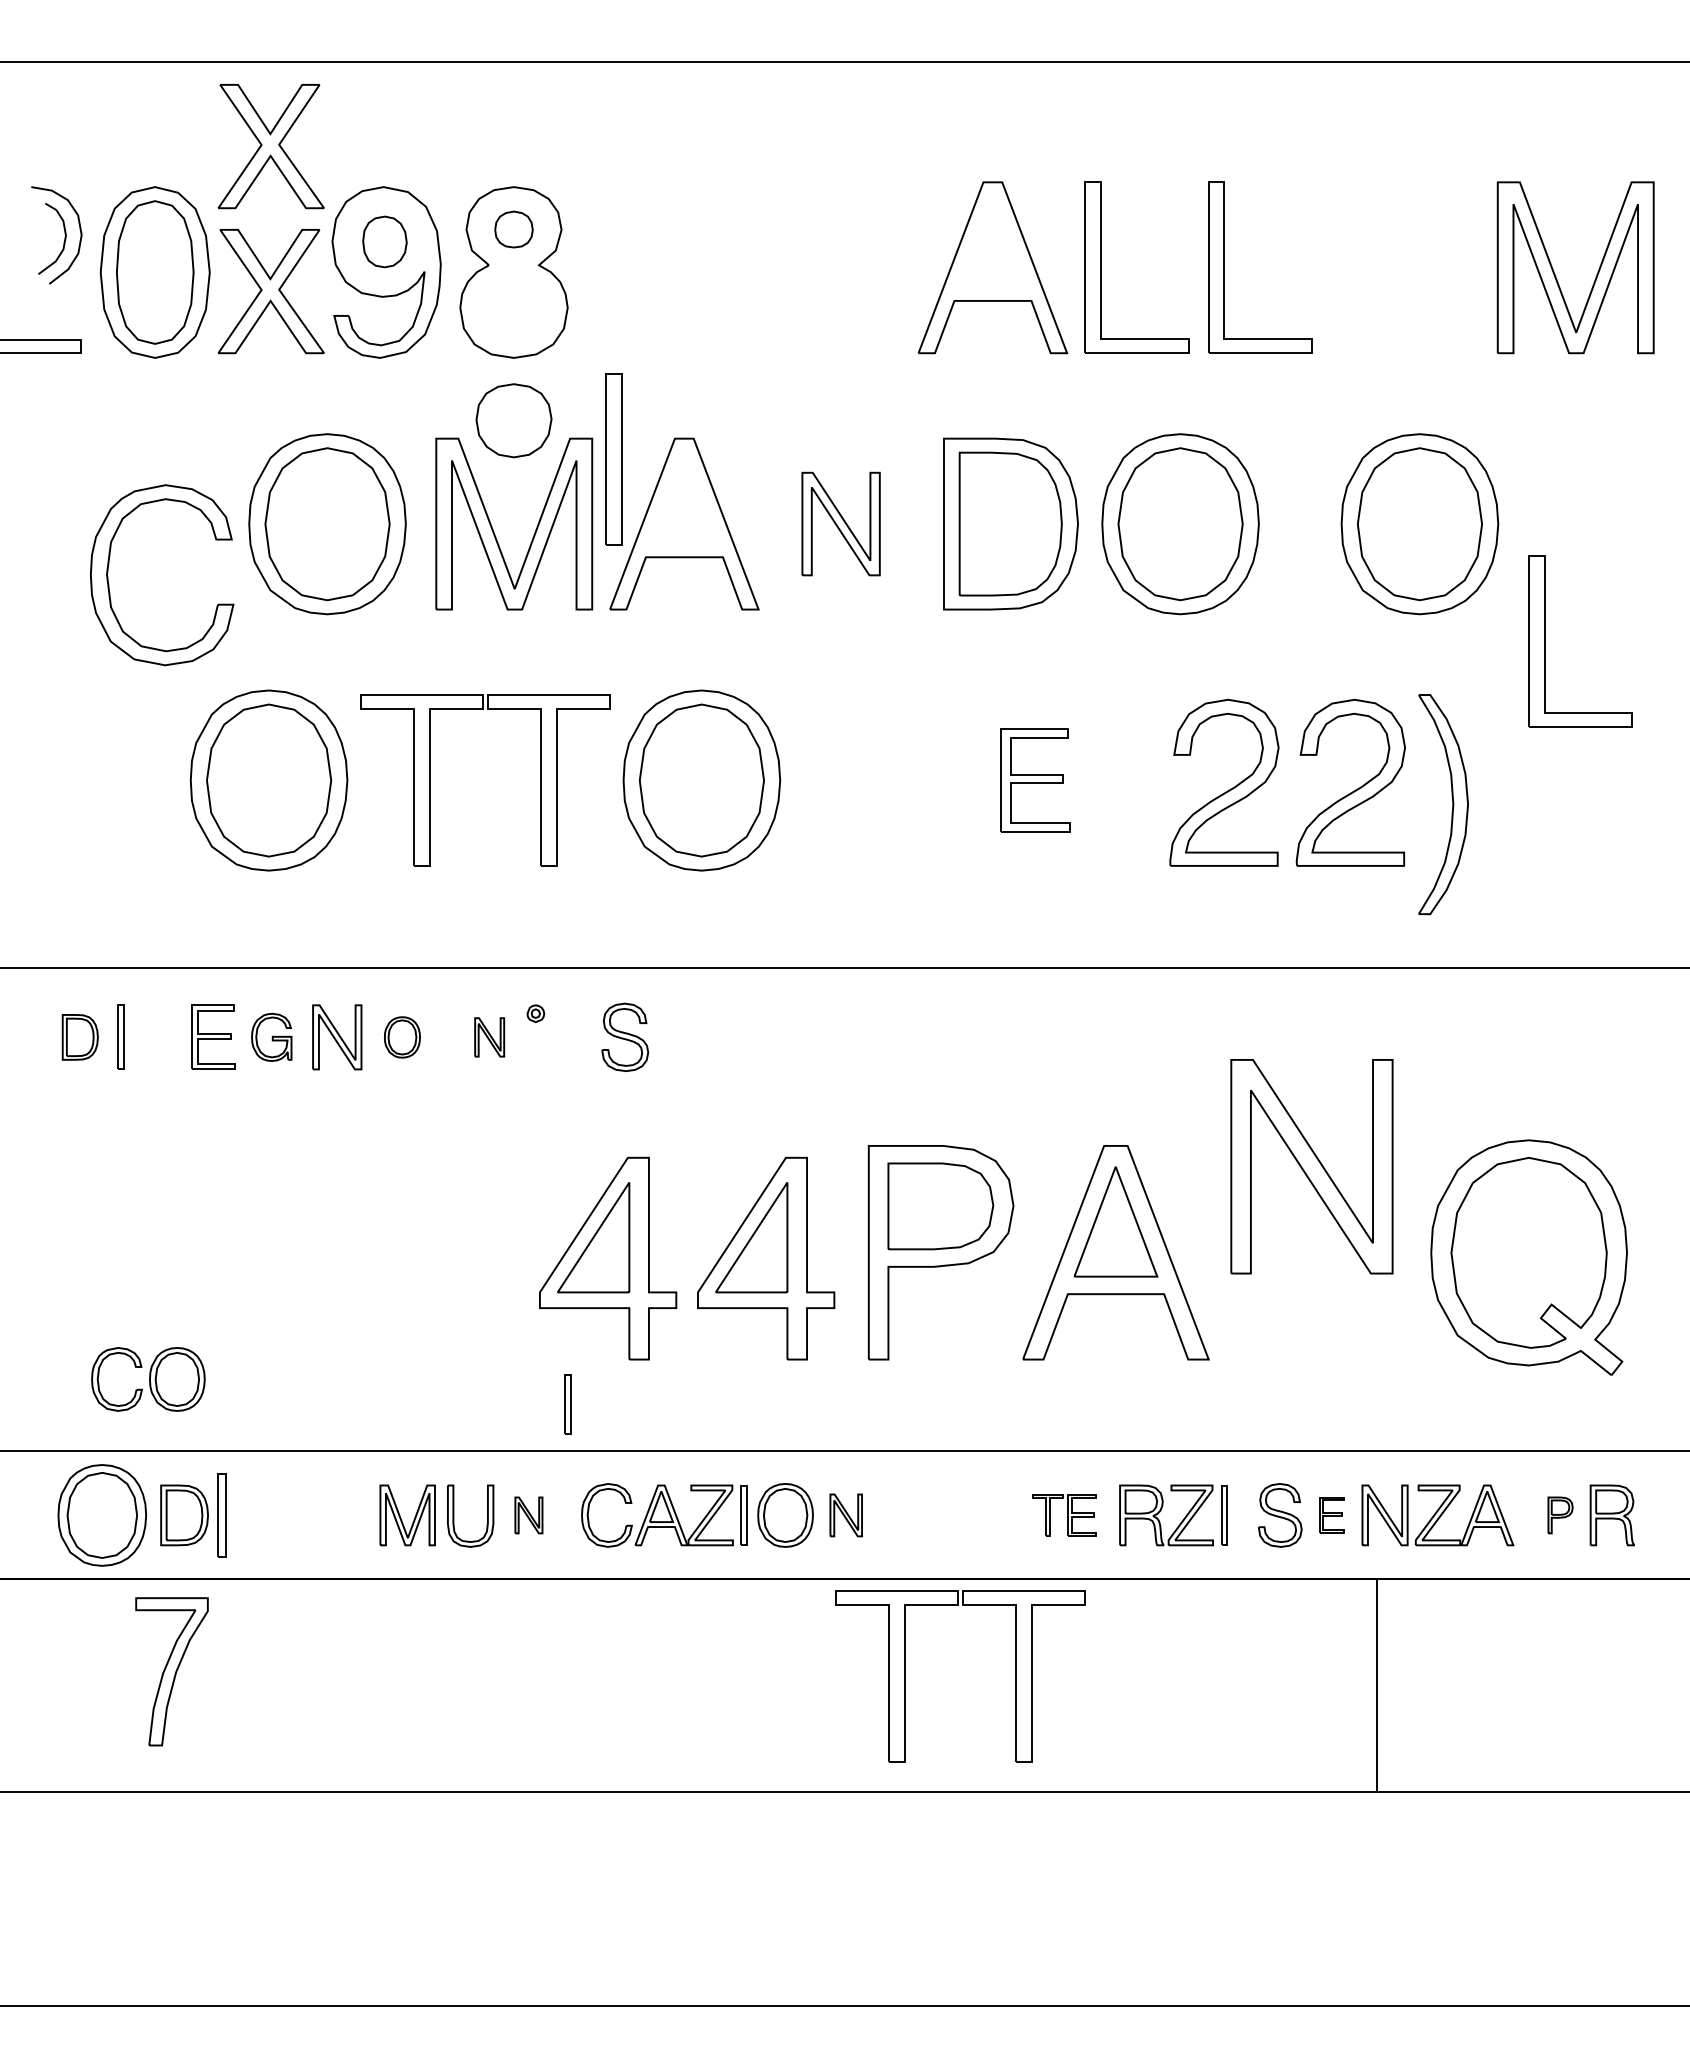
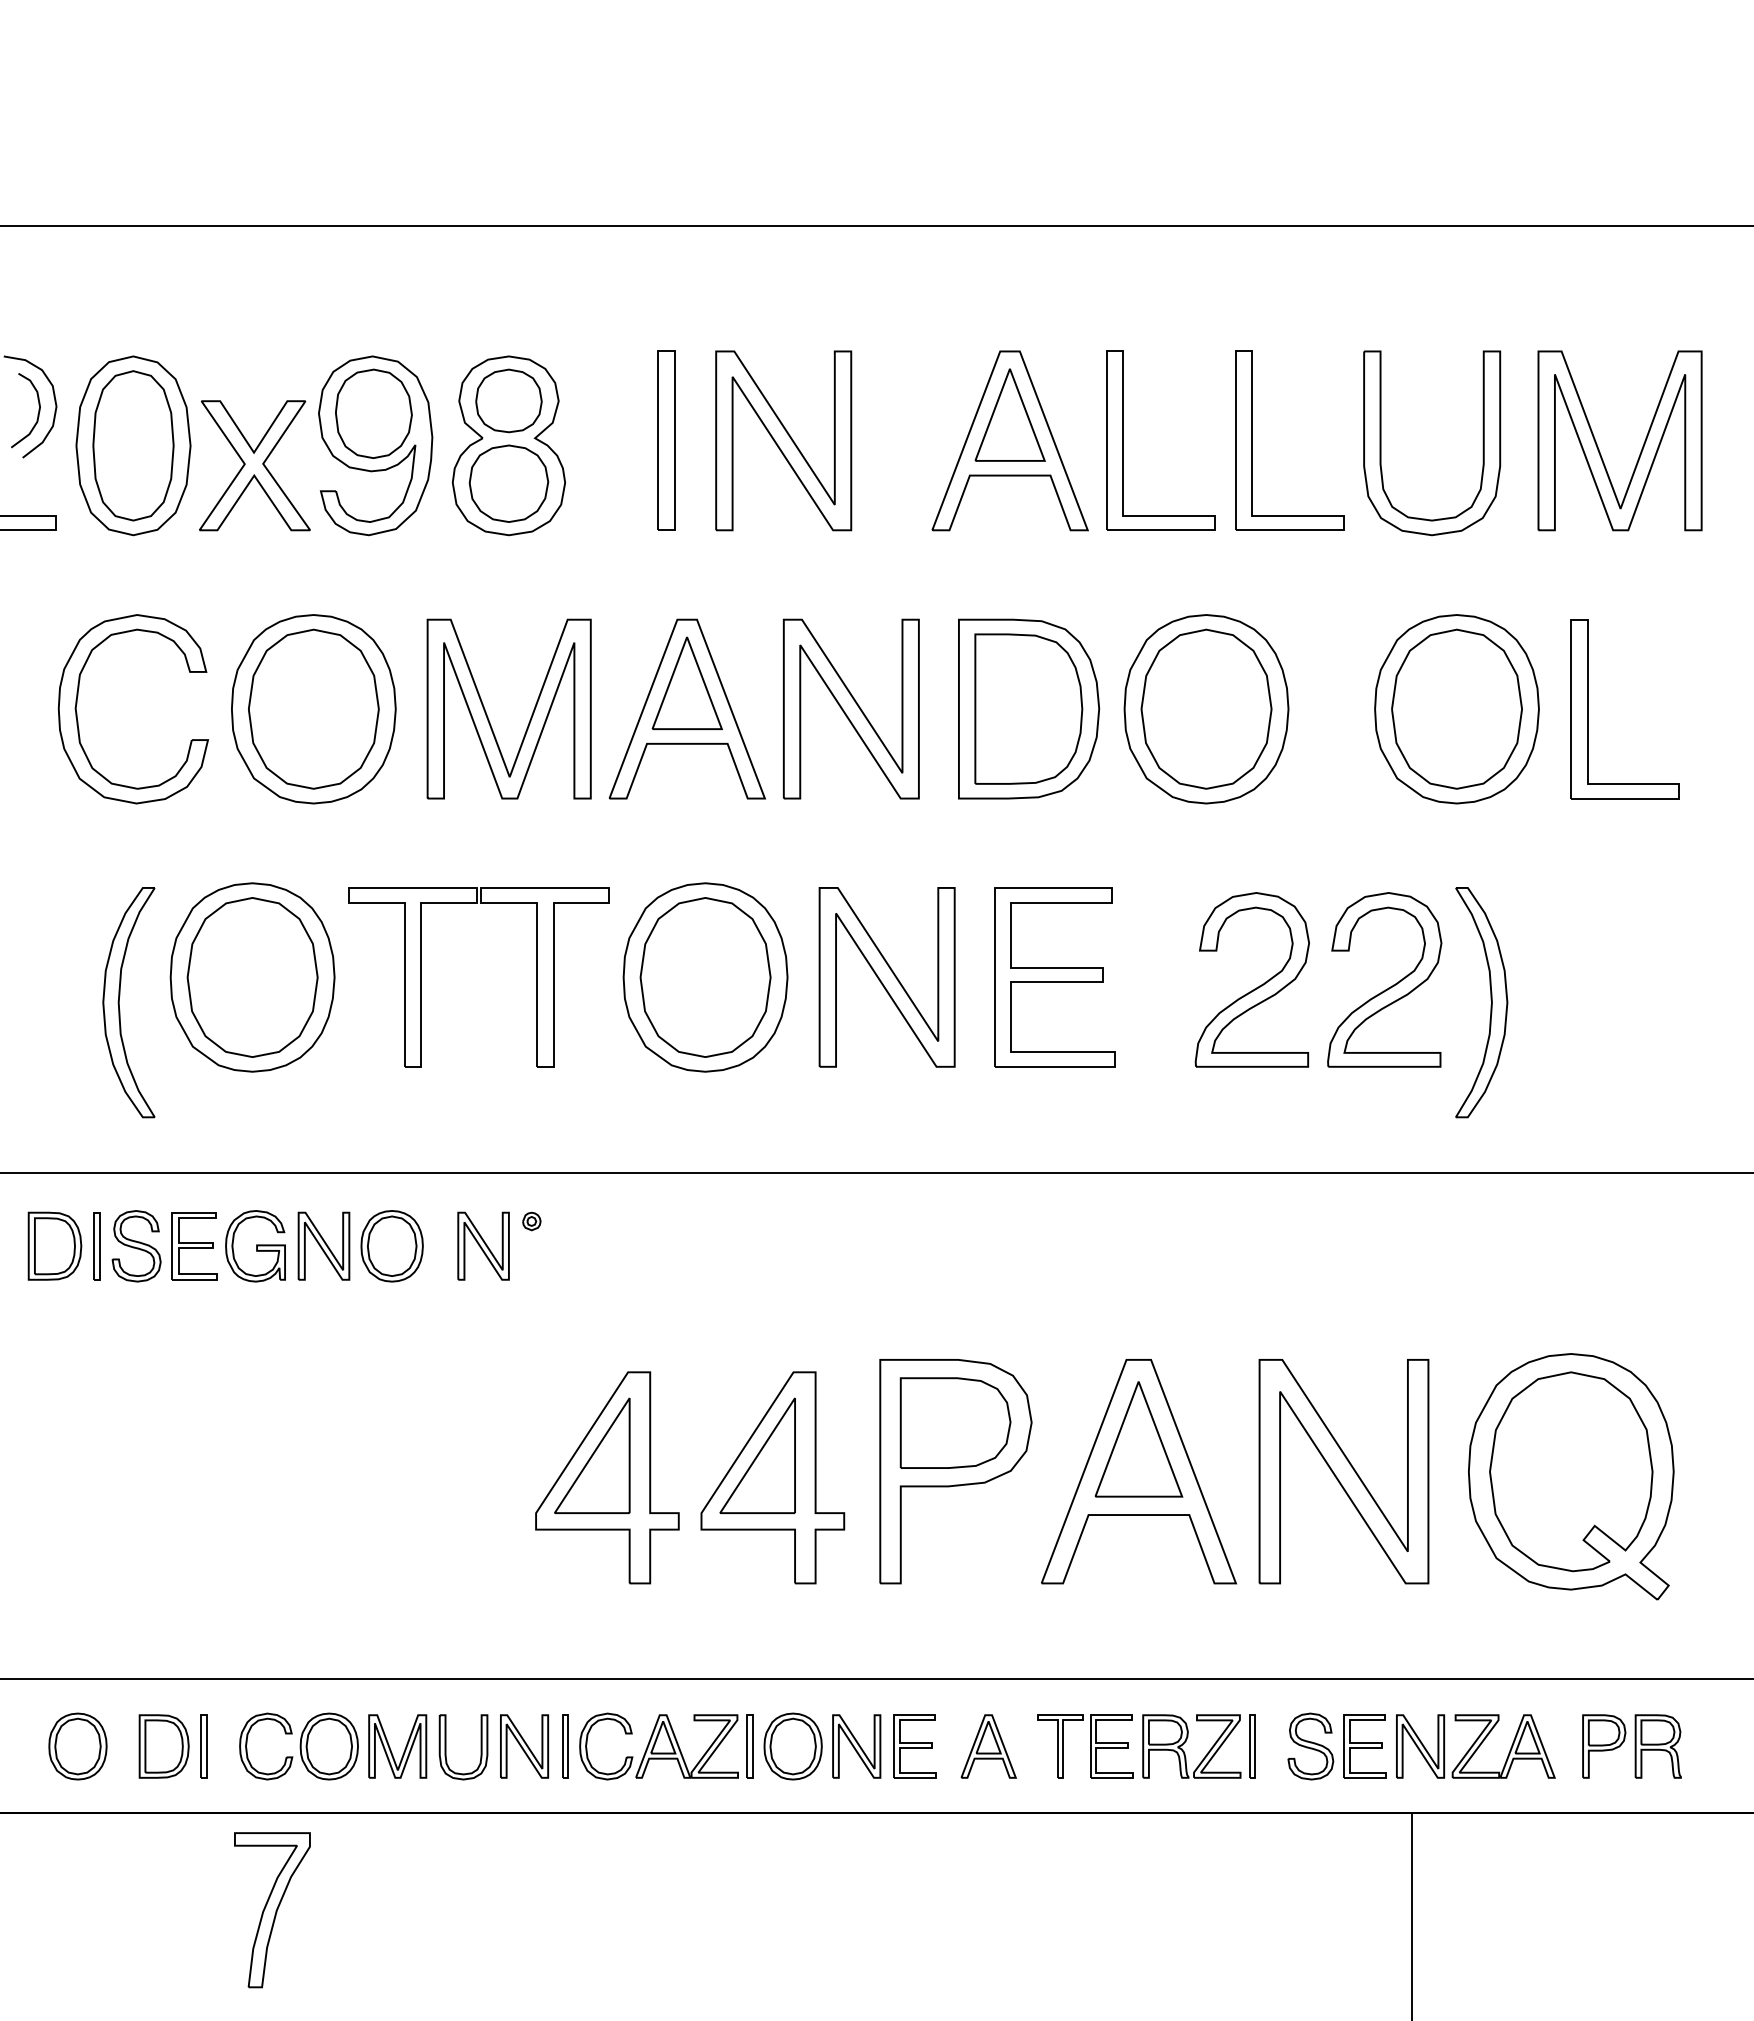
part: (270, 146) -> (254, 313), removed
part: (513, 229) -> (508, 400), size x1.67
part: (384, 241) -> (373, 413), size x1.67
part: (993, 242) -> (1010, 414), added
part: (776, 267) -> (783, 440), added
part: (1444, 269) -> (1482, 442), added
part: (513, 420) -> (508, 483), moved
part: (613, 459) -> (666, 440), moved
part: (684, 499) -> (687, 683), added
part: (840, 523) -> (850, 708), size x1.67
part: (109, 584) -> (78, 718), moved
part: (1545, 641) -> (1588, 709), moved
part: (875, 780) -> (887, 977), added
part: (1035, 780) -> (1054, 977), size x1.67
part: (142, 803) -> (120, 1001), added
part: (625, 1036) -> (136, 1245), moved
part: (80, 1037) -> (55, 1246), size x1.43
part: (271, 1037) -> (255, 1246), size x1.43
part: (402, 1037) -> (392, 1246), size x1.67
part: (489, 1037) -> (483, 1246), size x1.67
part: (1311, 1166) -> (1343, 1471), moved
part: (148, 1379) -> (299, 1746), moved
part: (567, 1404) -> (564, 1746), moved
part: (101, 1515) -> (77, 1746), size x0.62
part: (222, 1515) -> (203, 1746), size x0.71
part: (528, 1515) -> (524, 1746), size x1.67
part: (845, 1515) -> (855, 1746), size x1.43
part: (902, 1515) -> (915, 1746), added
part: (972, 1515) -> (988, 1746), added
part: (1064, 1515) -> (1085, 1746), size x1.43
part: (1331, 1515) -> (1364, 1746), size x1.67
part: (1560, 1515) -> (1604, 1746), size x1.67
part: (171, 1671) -> (271, 1909), moved
part: (905, 1676) -> (918, 1915), removed

